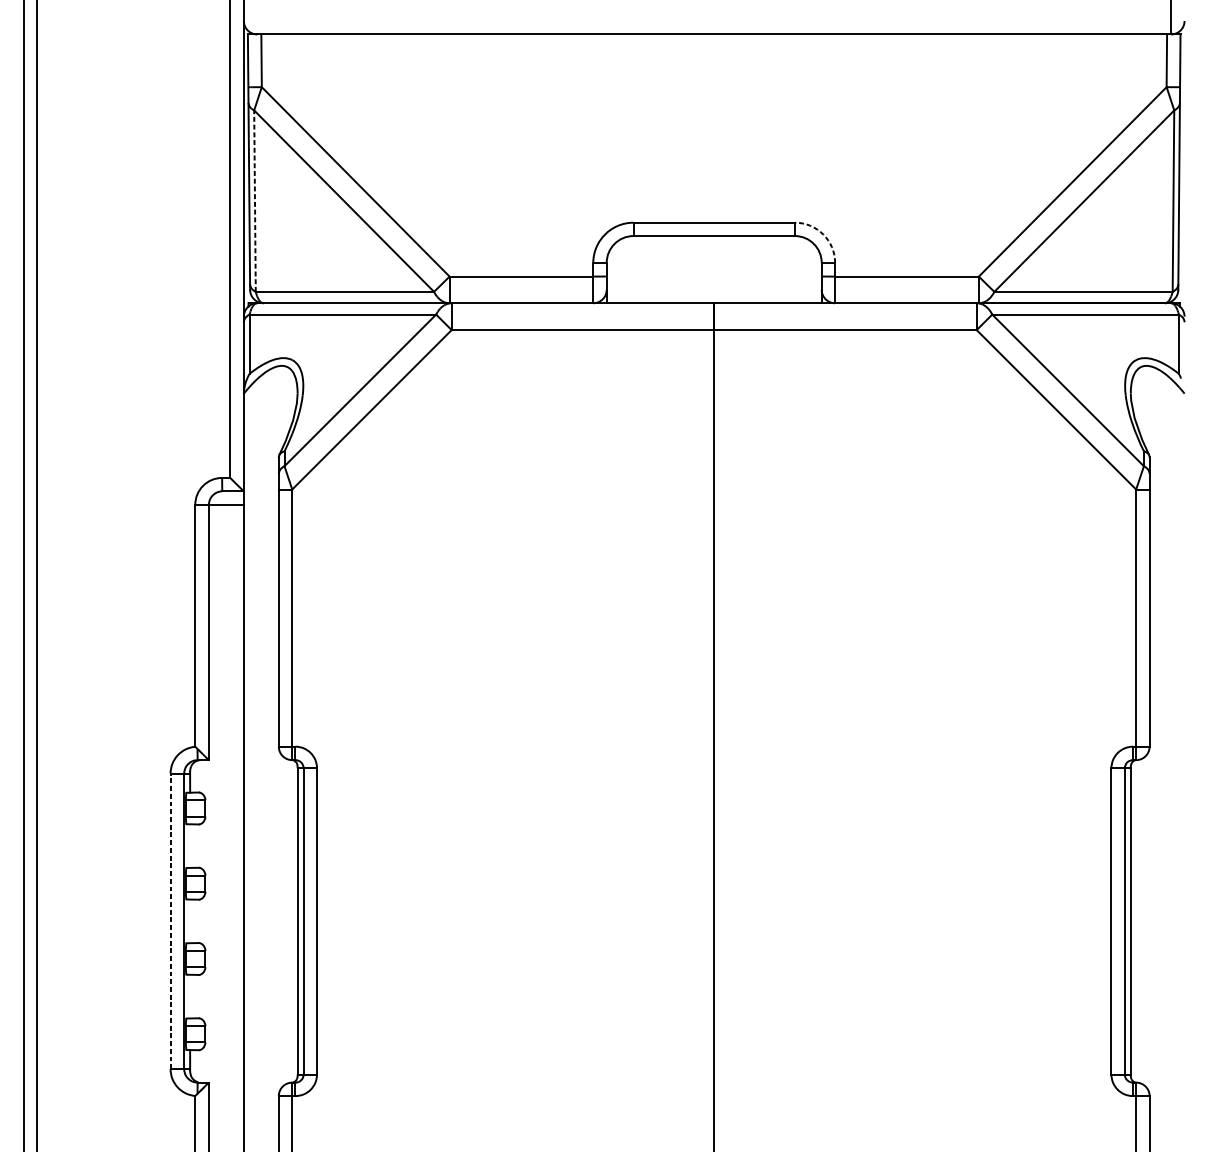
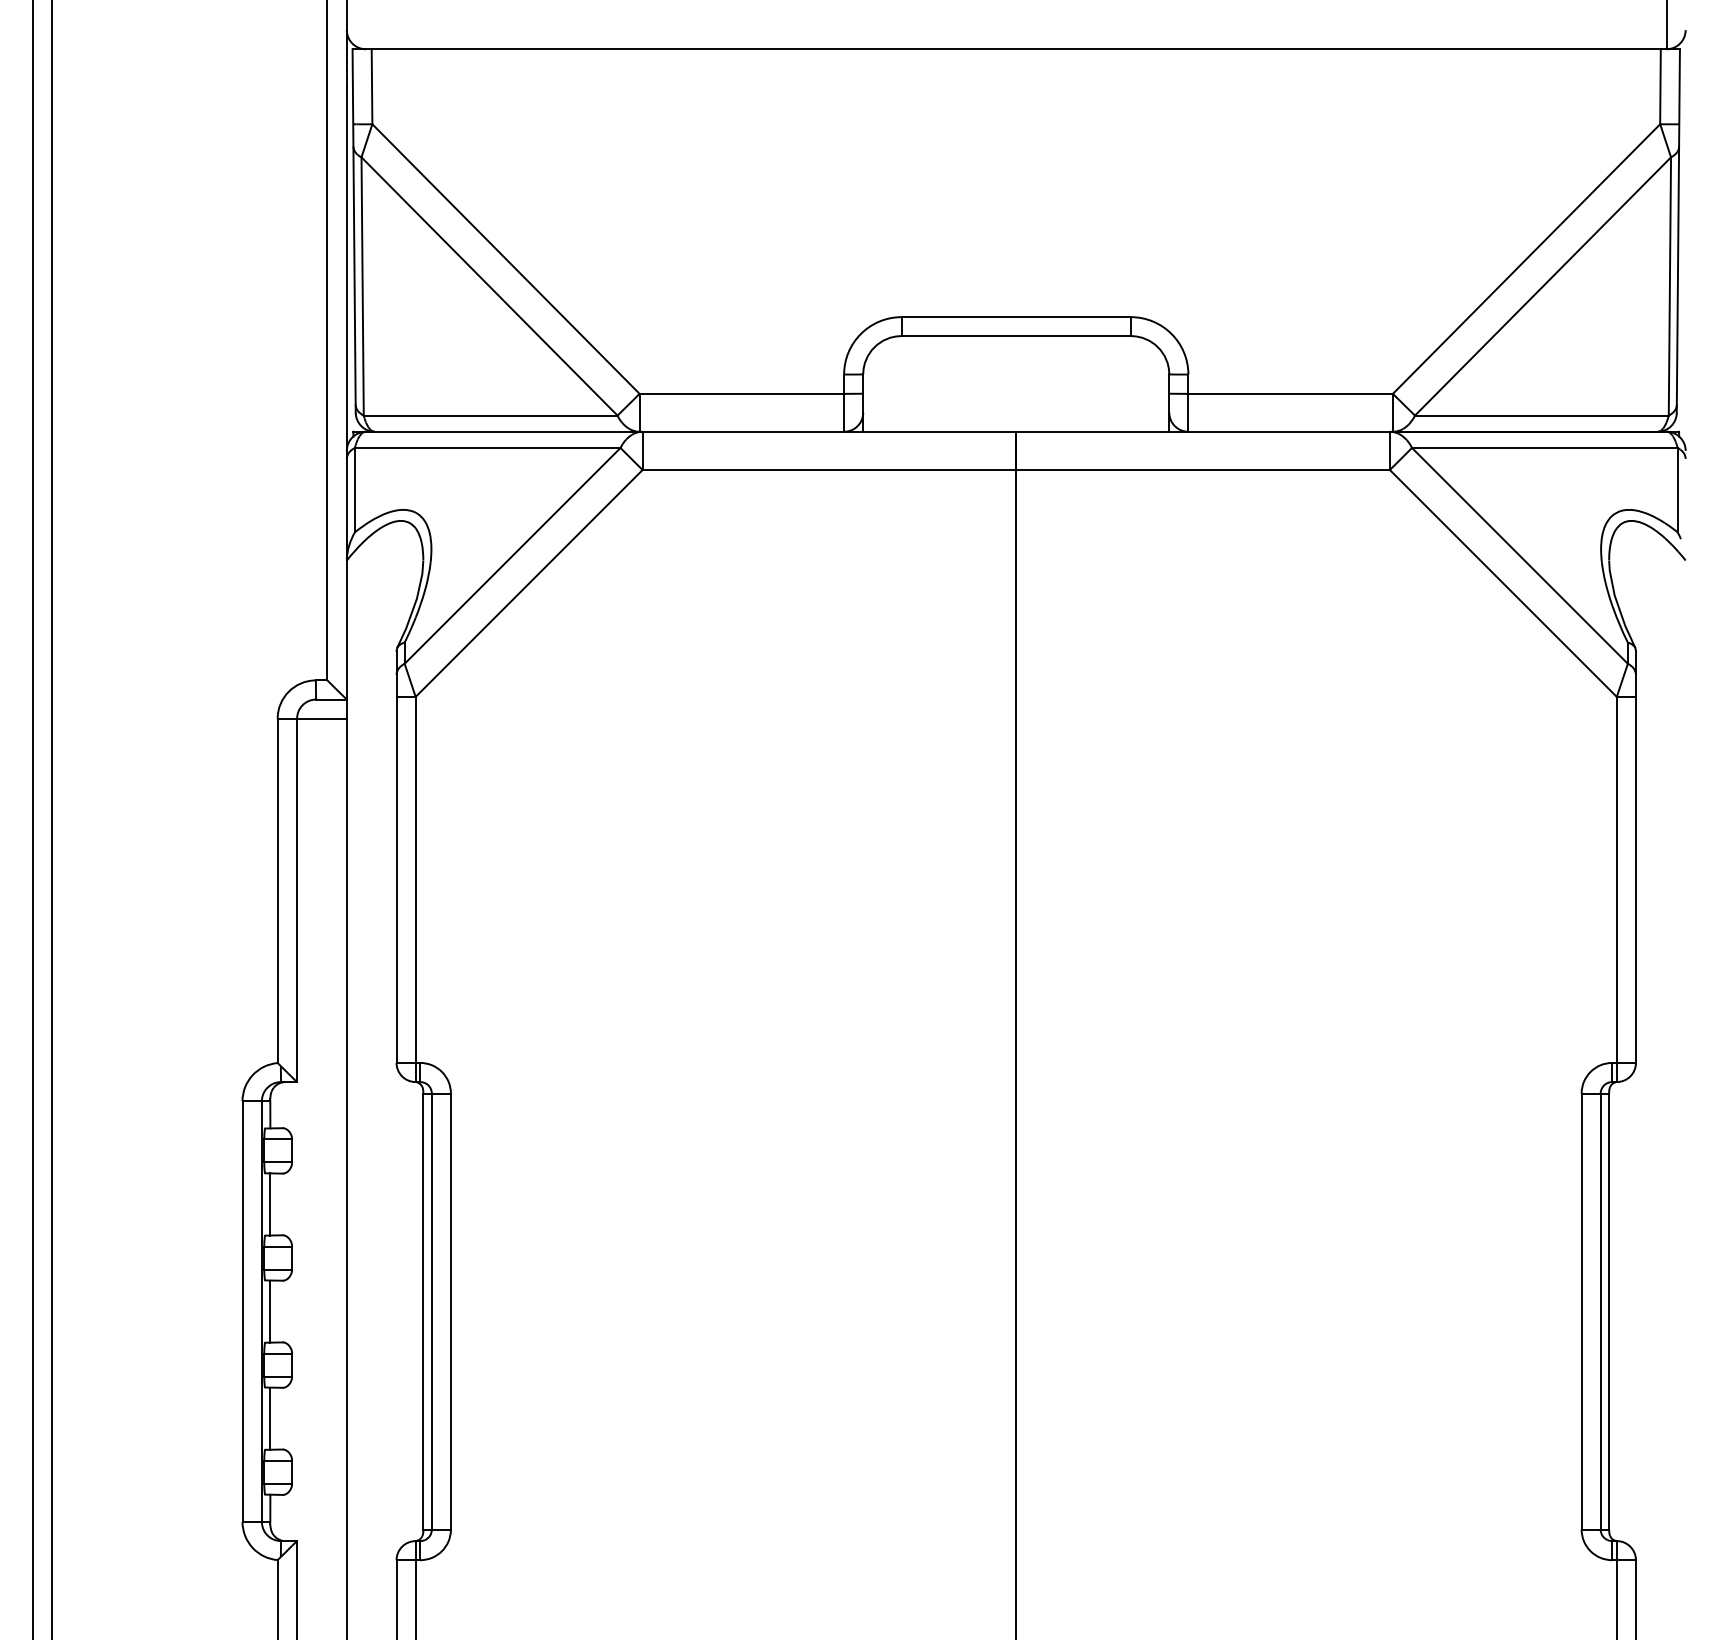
line: (254, 200) -> (362, 285), dashed -> solid
arc: (823, 234) -> (1171, 333), dashed -> solid
line: (190, 846) -> (270, 1204), added
line: (170, 921) -> (242, 1311), dashed -> solid
line: (190, 921) -> (270, 1311), added
line: (190, 996) -> (270, 1418), added

